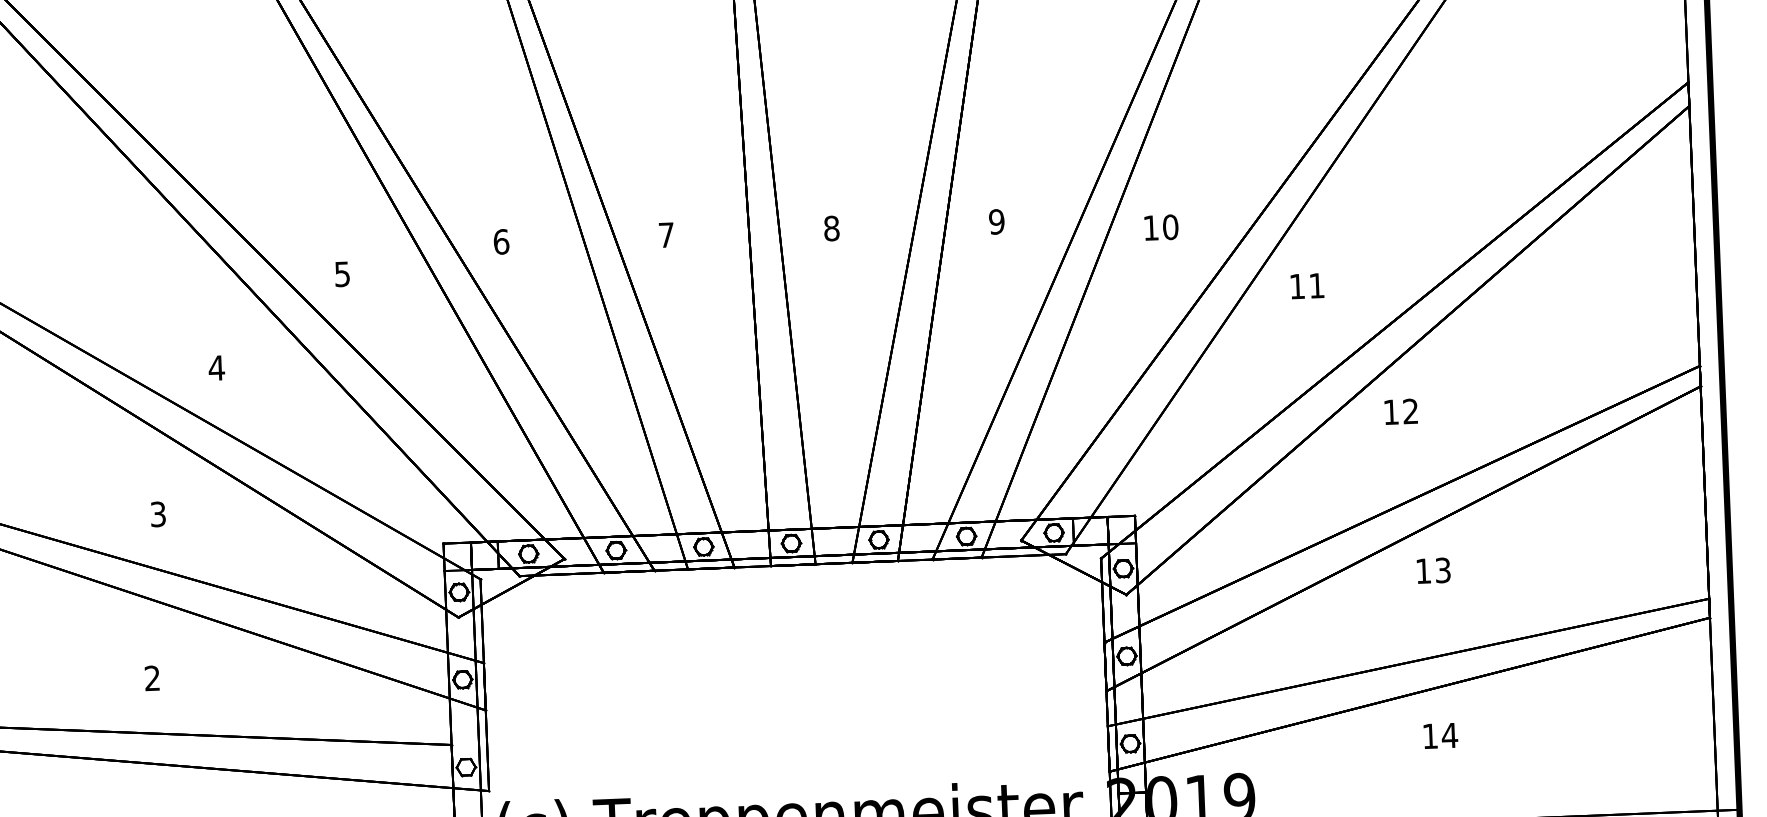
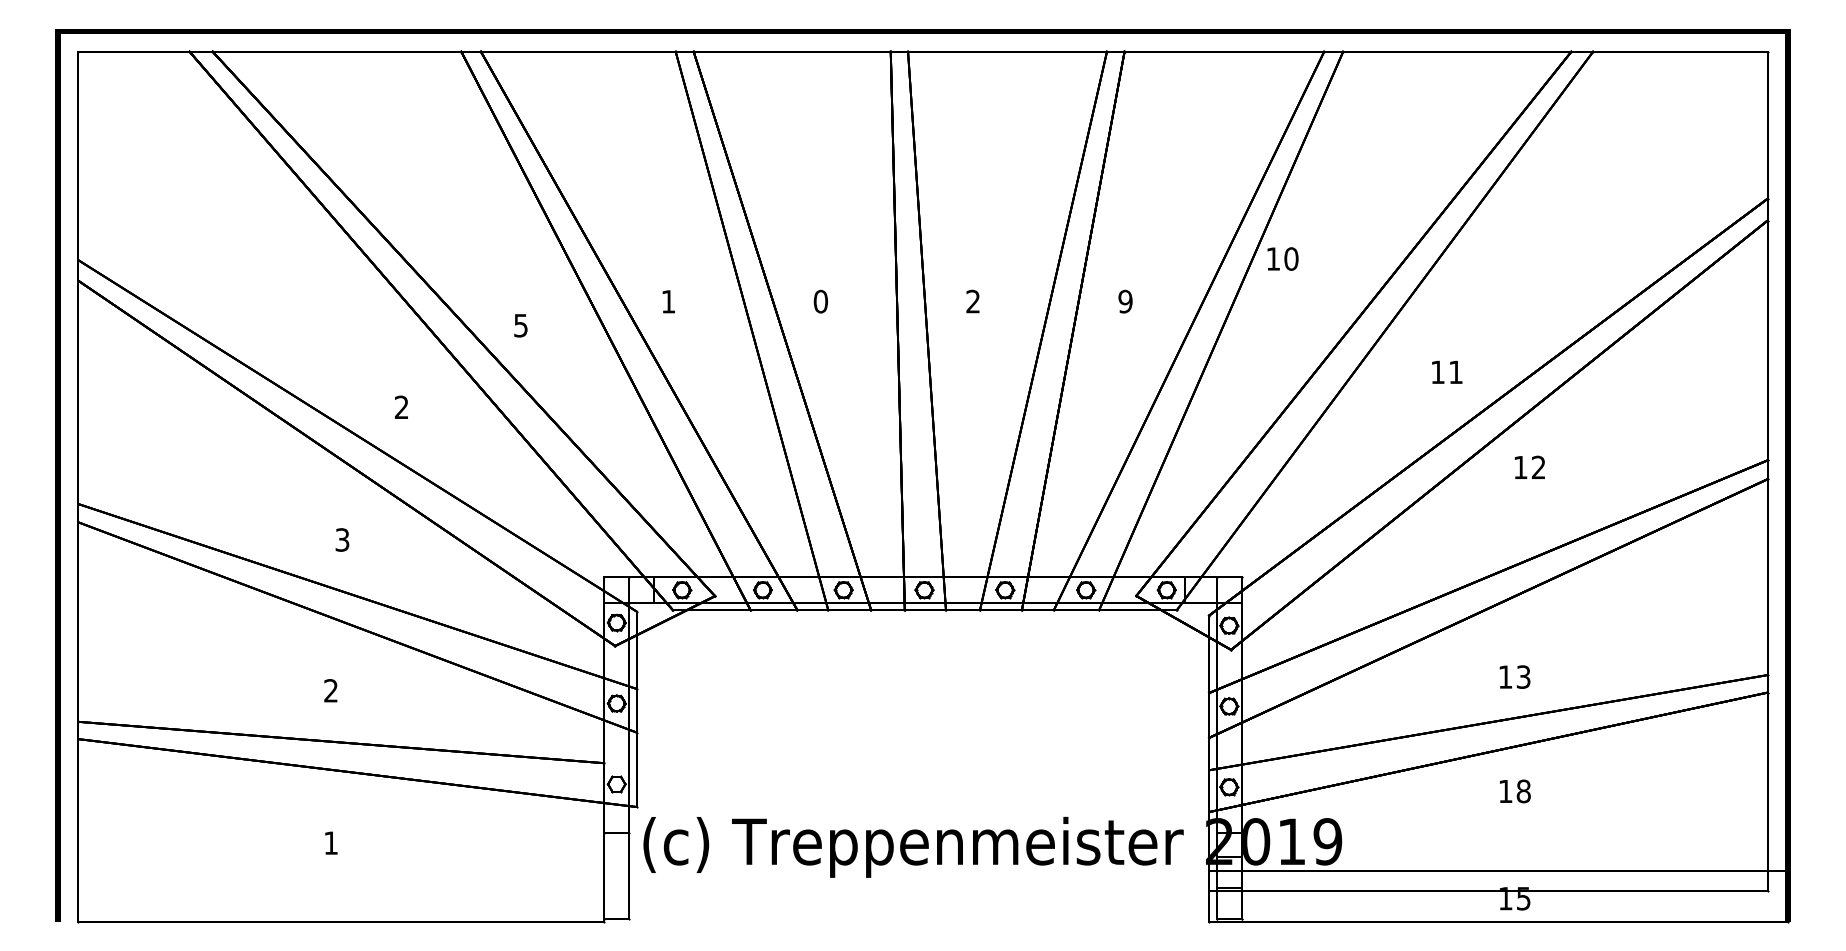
text: (1160, 227) -> (1282, 258), moved
text: (831, 228) -> (973, 301), 8 -> 2
text: (666, 235) -> (820, 301), 7 -> 0
text: (501, 241) -> (668, 301), 6 -> 1
text: (1307, 285) -> (1447, 371), moved
text: (216, 367) -> (401, 406), 4 -> 2
text: (1400, 410) -> (1529, 466), moved
text: (1433, 570) -> (1514, 676), moved
text: (1449, 735) -> (1523, 791), 14 -> 18

